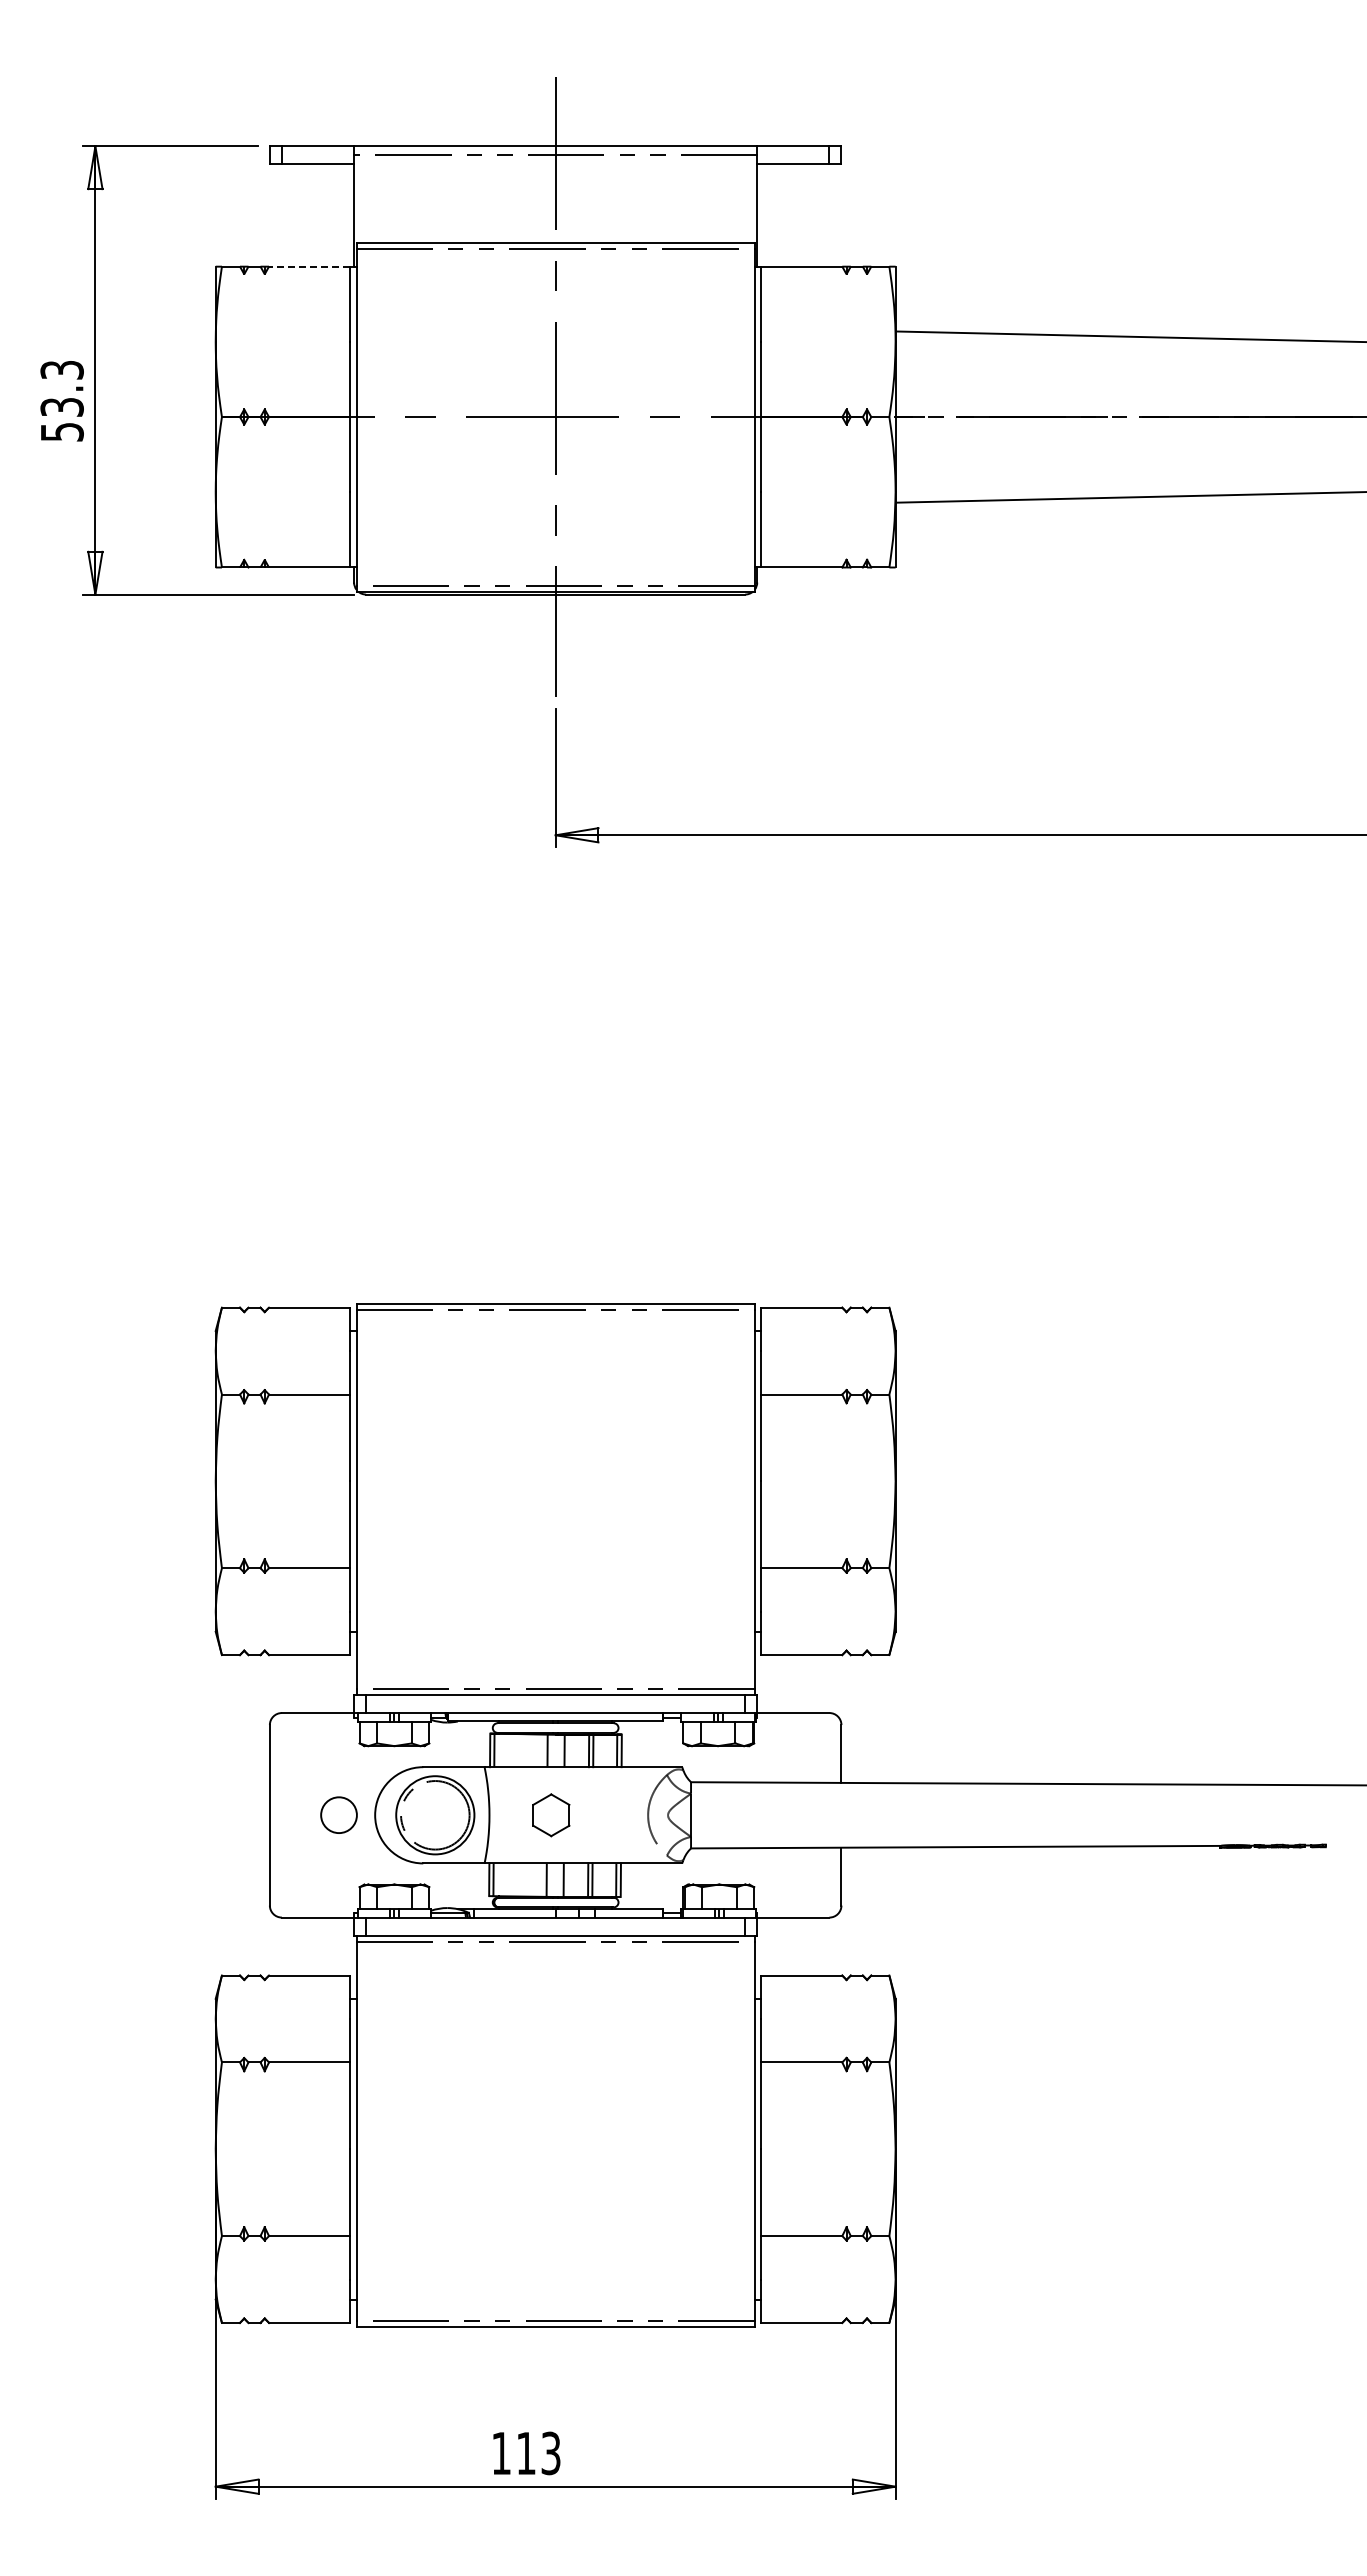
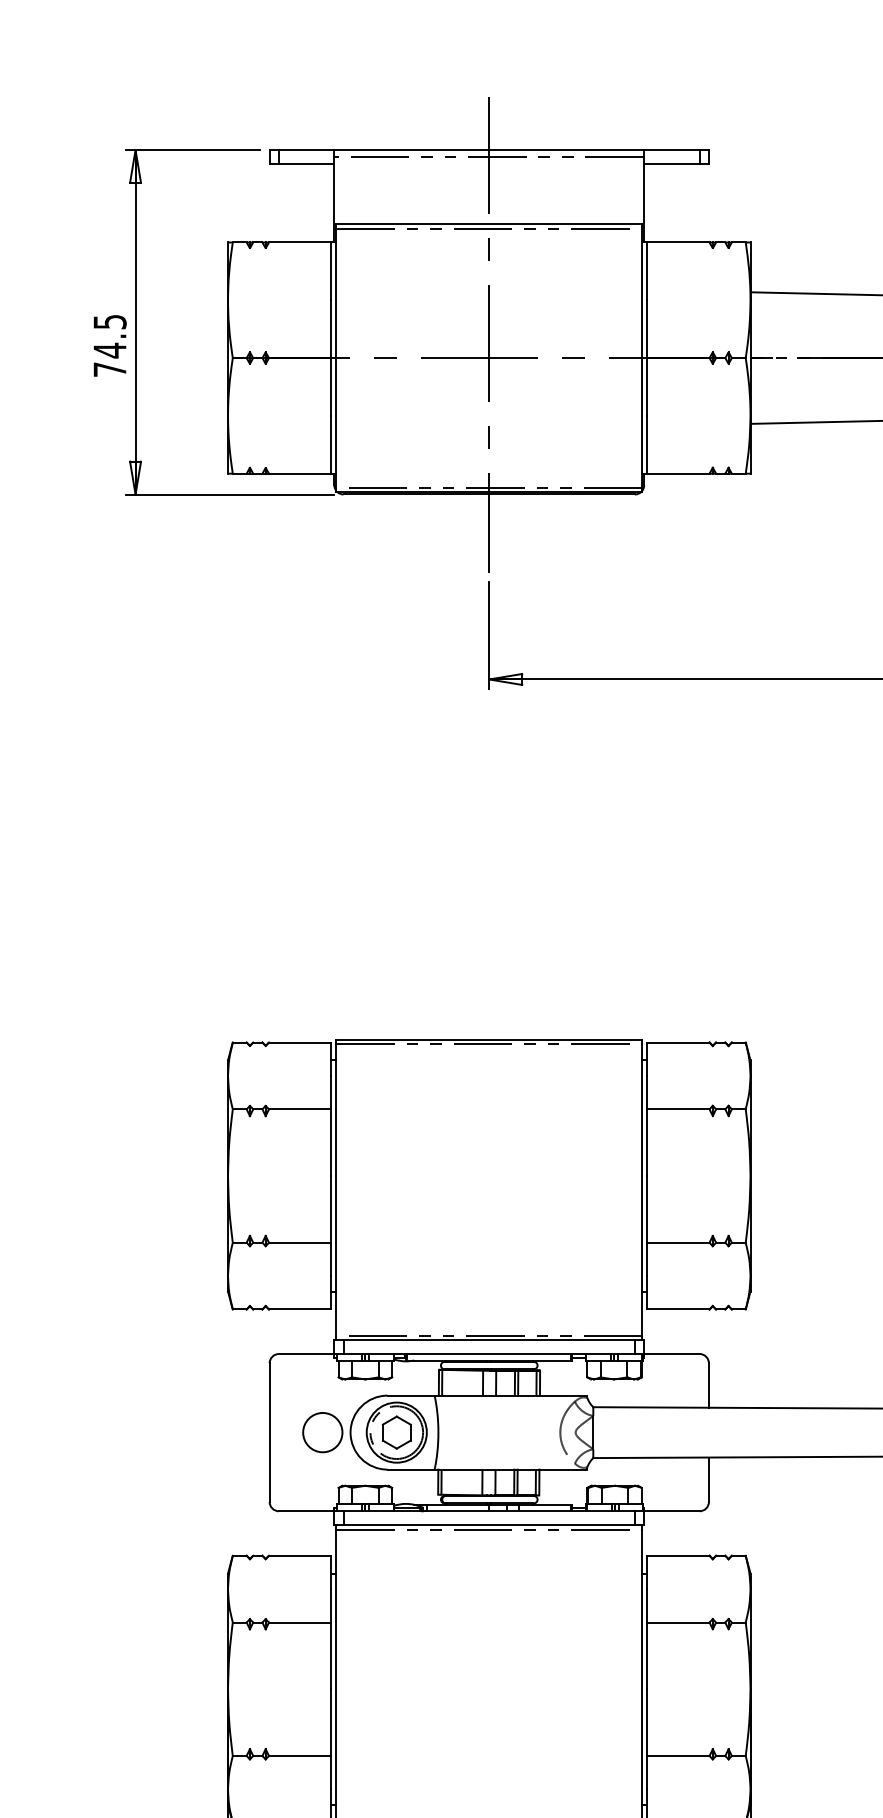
line: (308, 266) -> (299, 242), dashed -> solid
text: (61, 401) -> (109, 346), 53.3 -> 74.5
circle: (338, 1814) -> (322, 1432), size x1.43
part: (551, 1815) -> (396, 1432), moved

